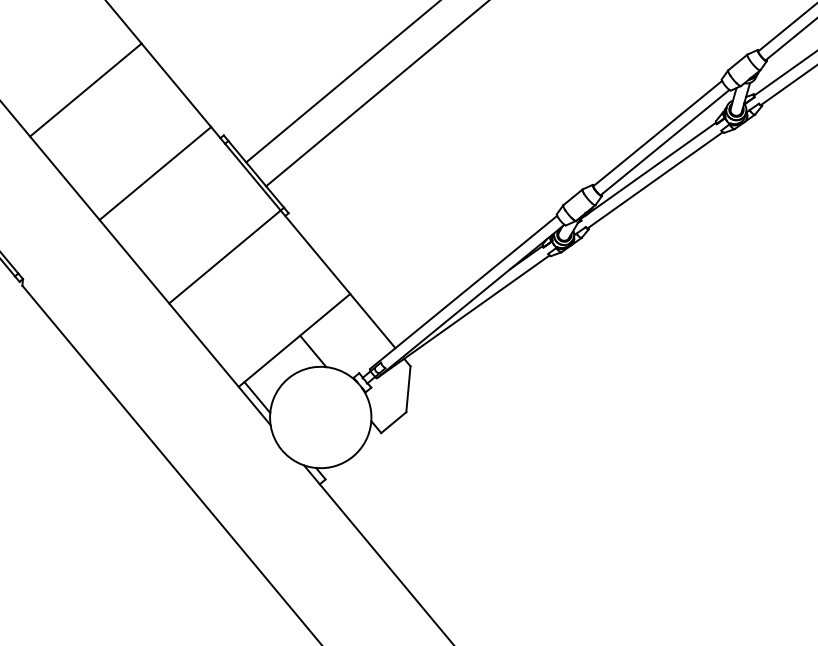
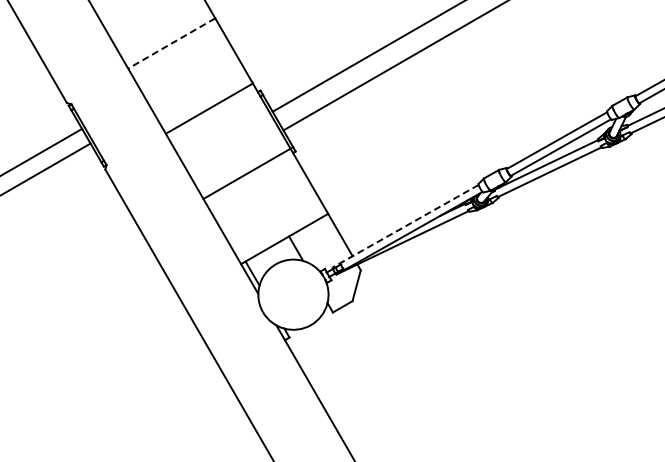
line: (85, 90) -> (171, 43), solid -> dashed
line: (463, 292) -> (405, 226), solid -> dashed

